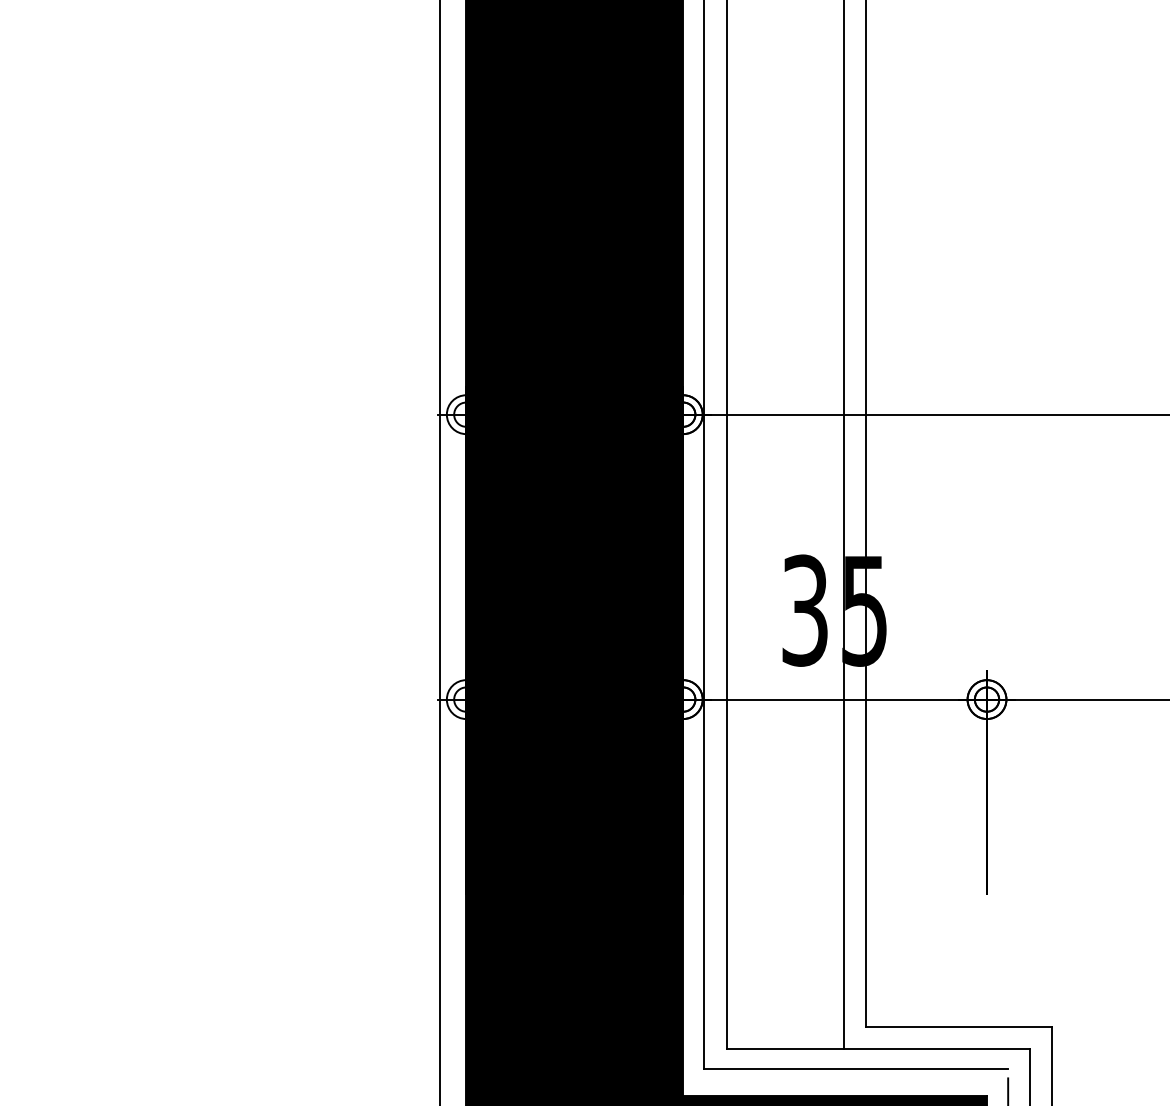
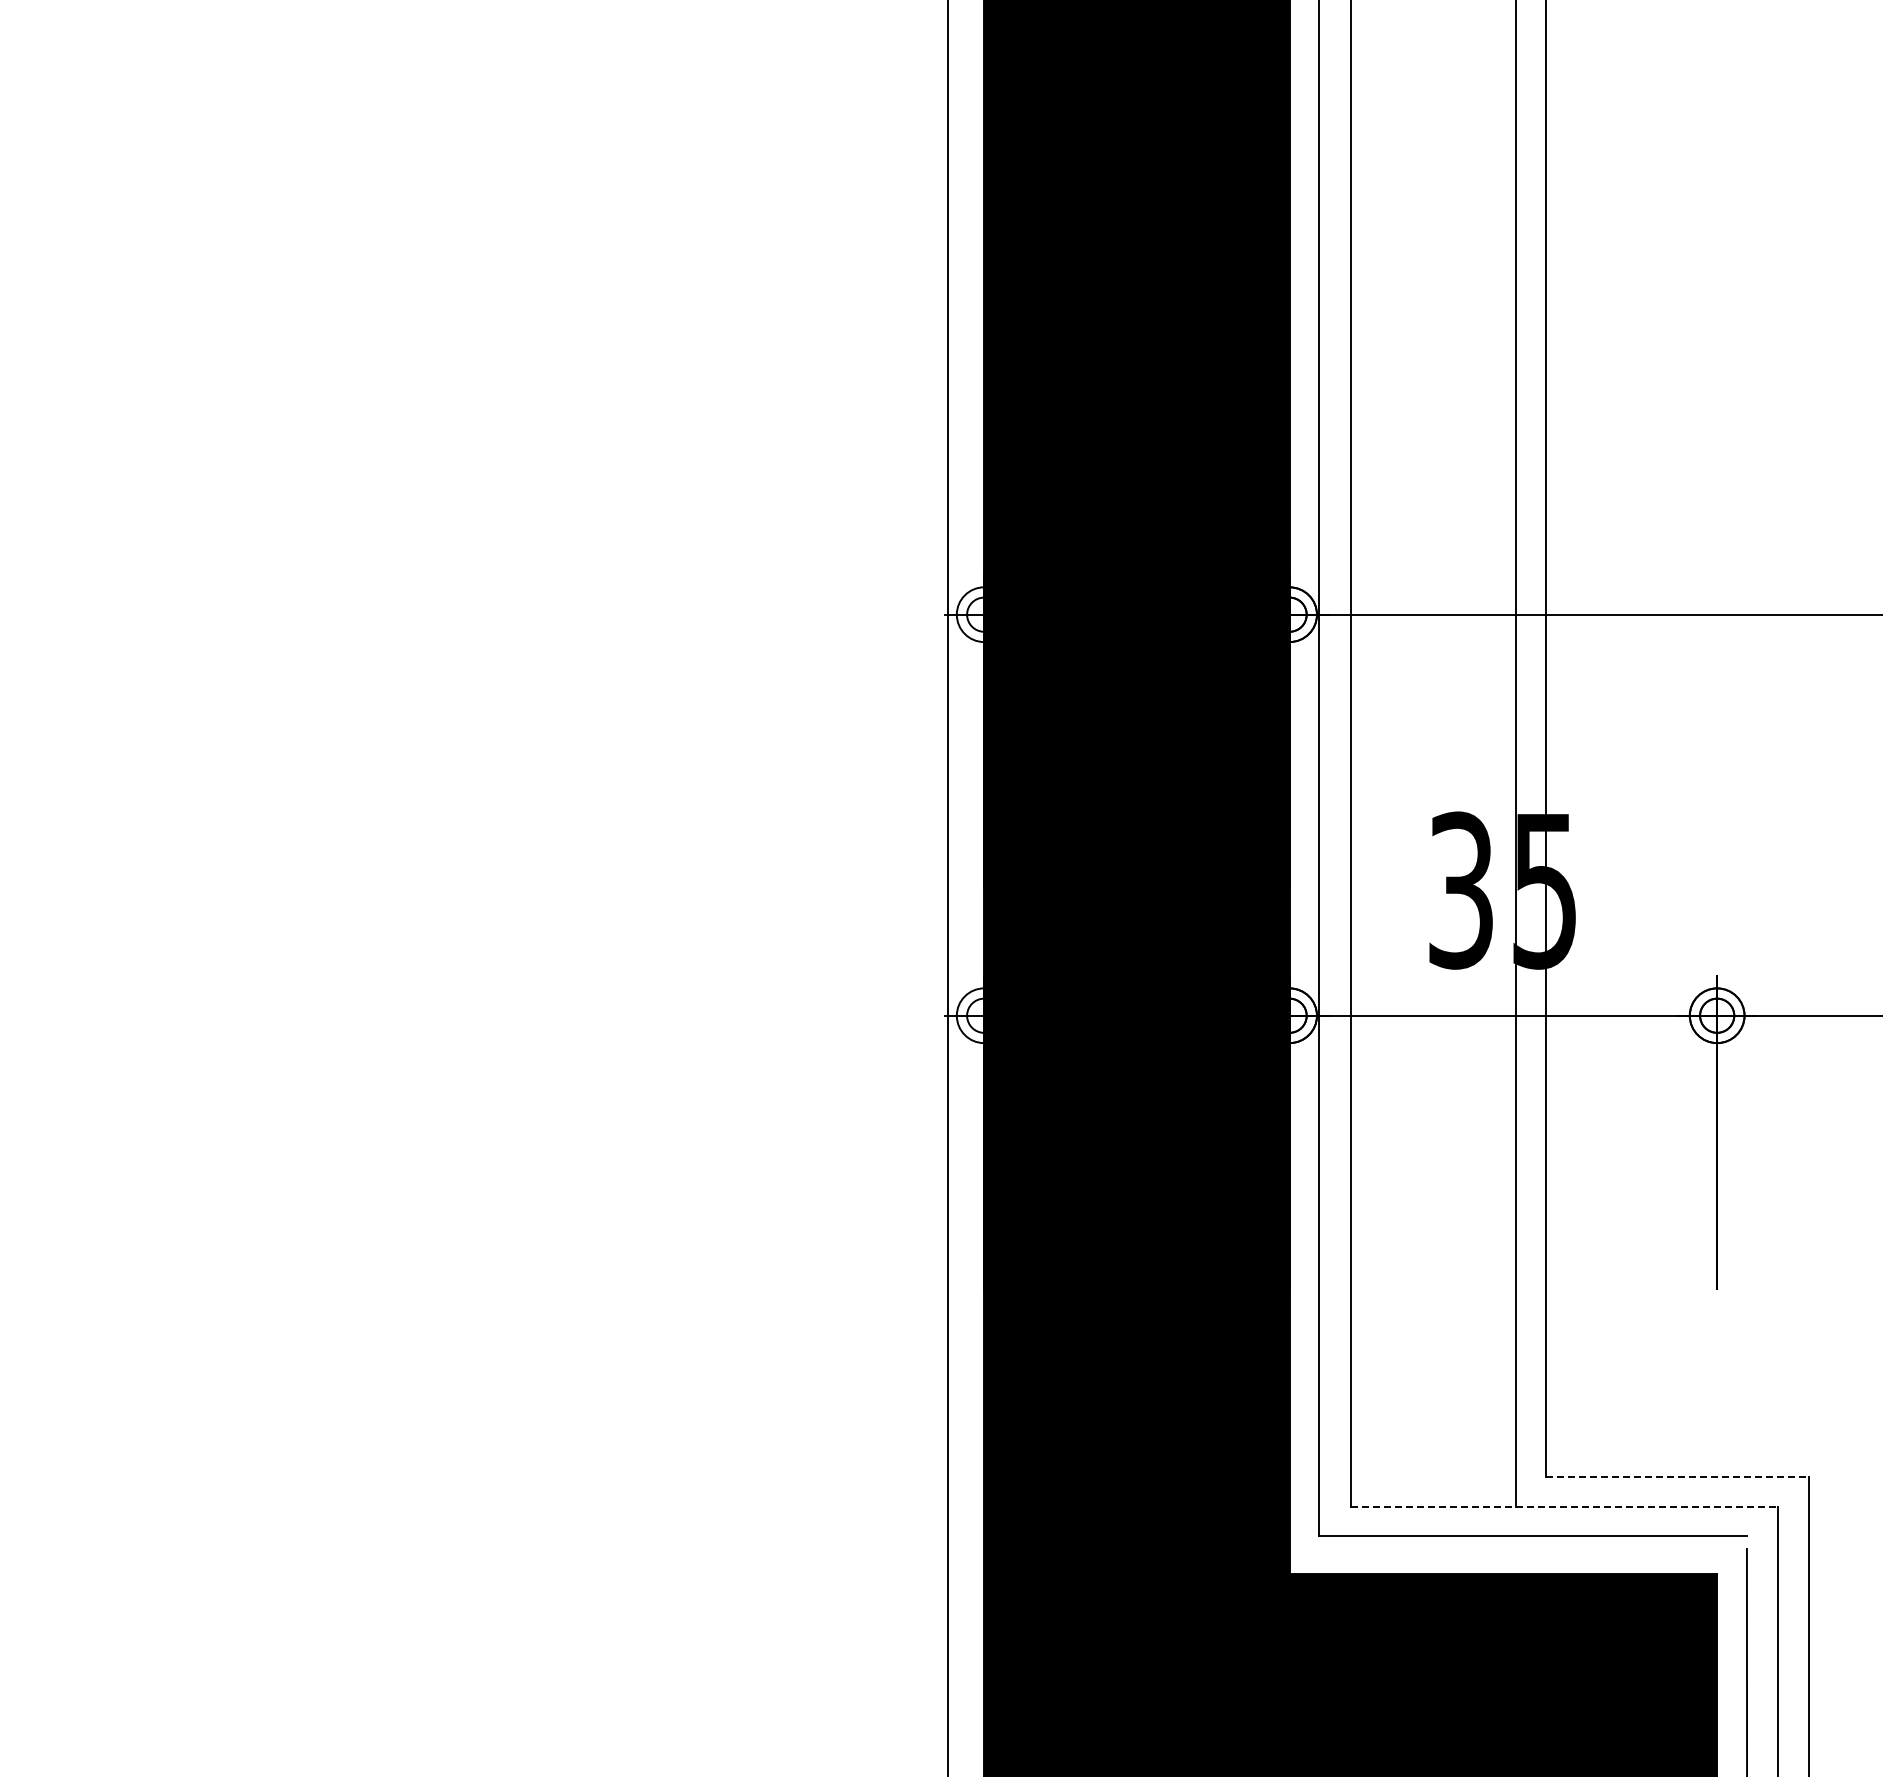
line: (959, 1026) -> (1678, 1476), solid -> dashed
line: (878, 1048) -> (1564, 1507), solid -> dashed

